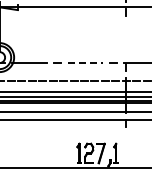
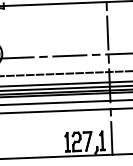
line: (126, 39) -> (108, 32), added
line: (85, 62) -> (70, 55), dashed -> solid
line: (126, 150) -> (112, 137), added

